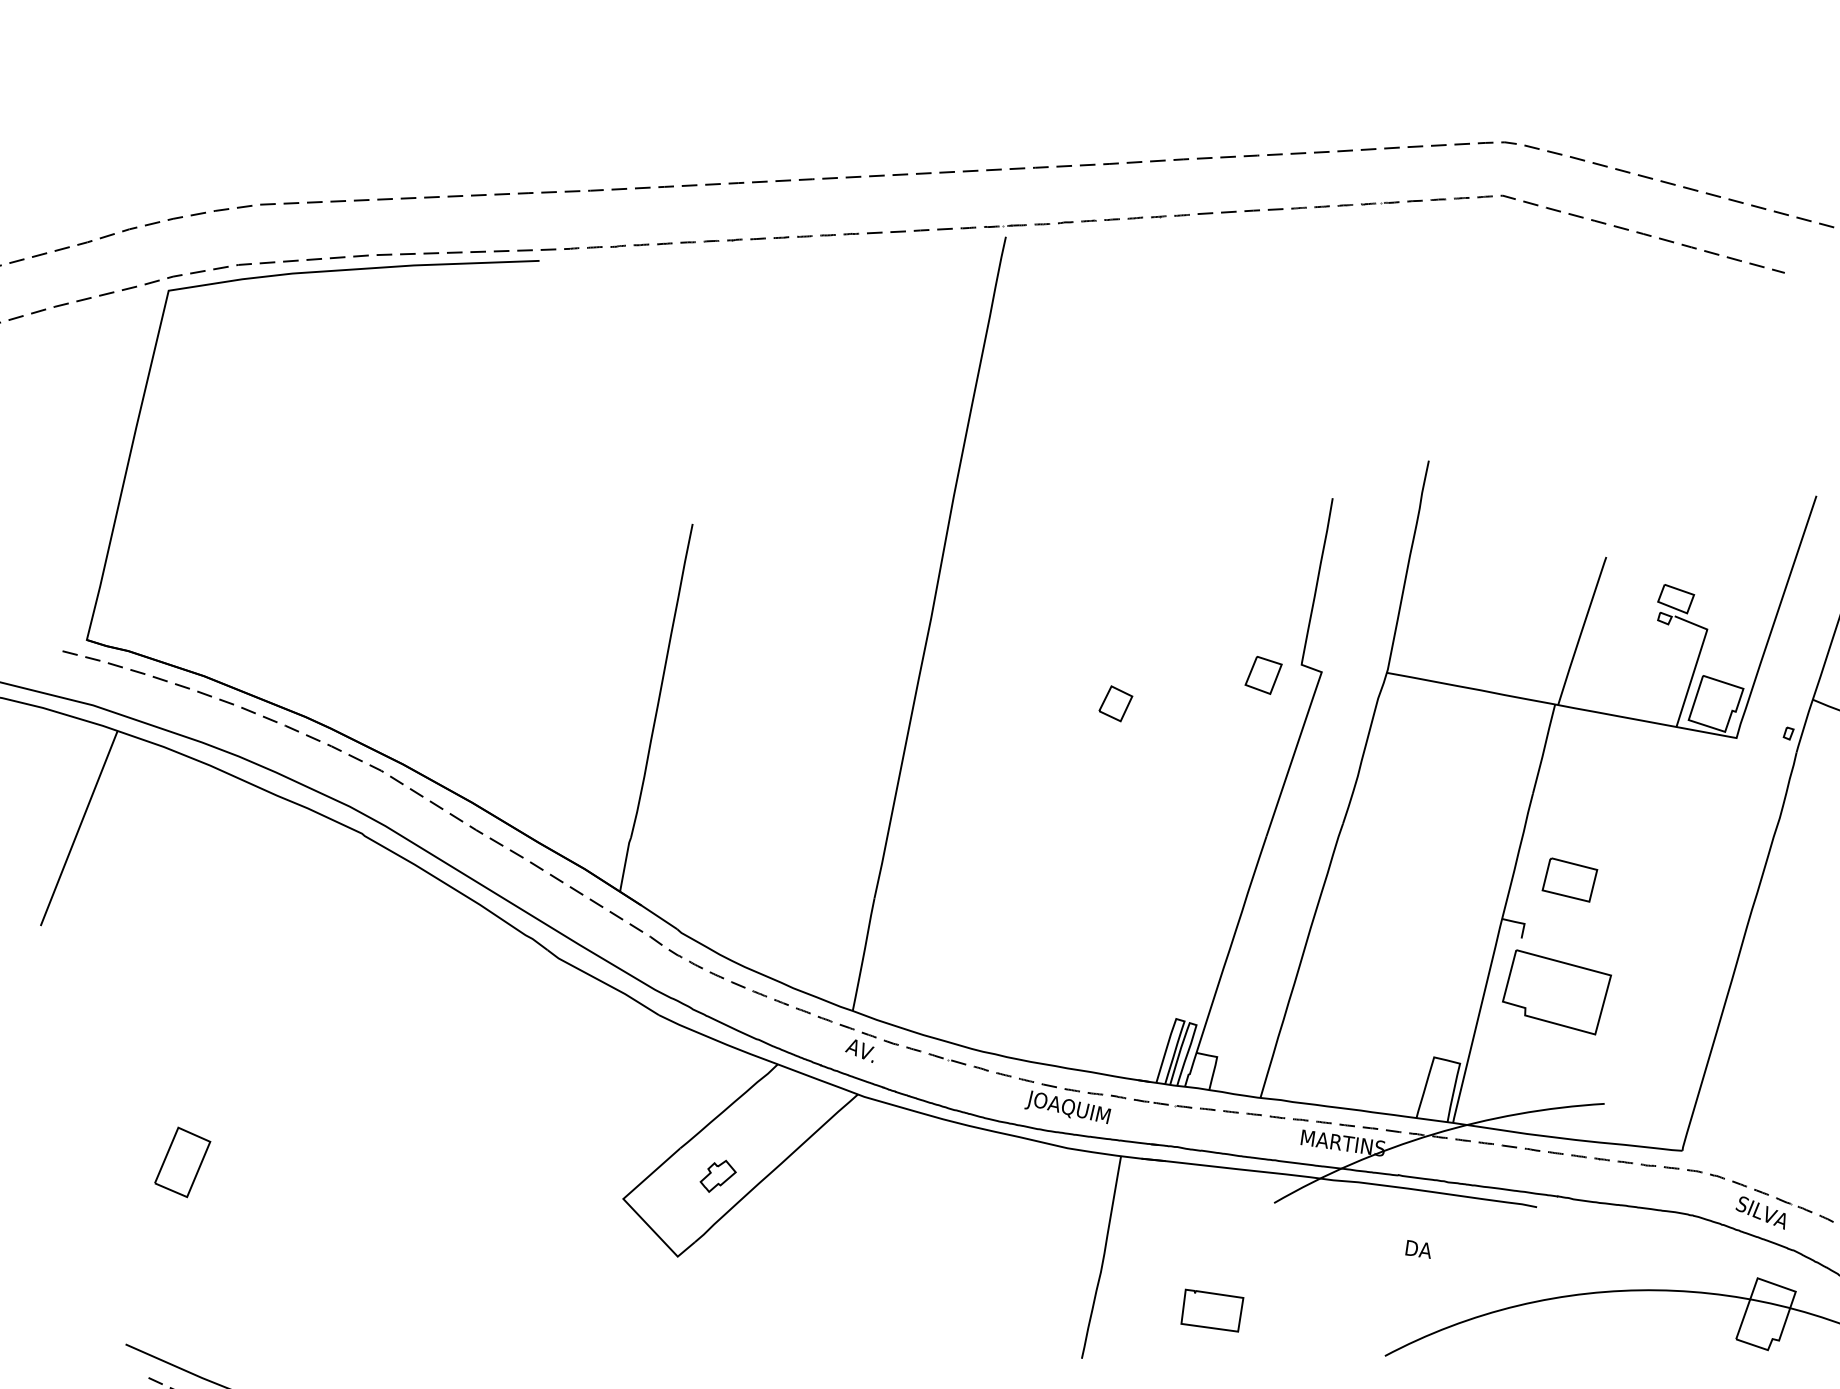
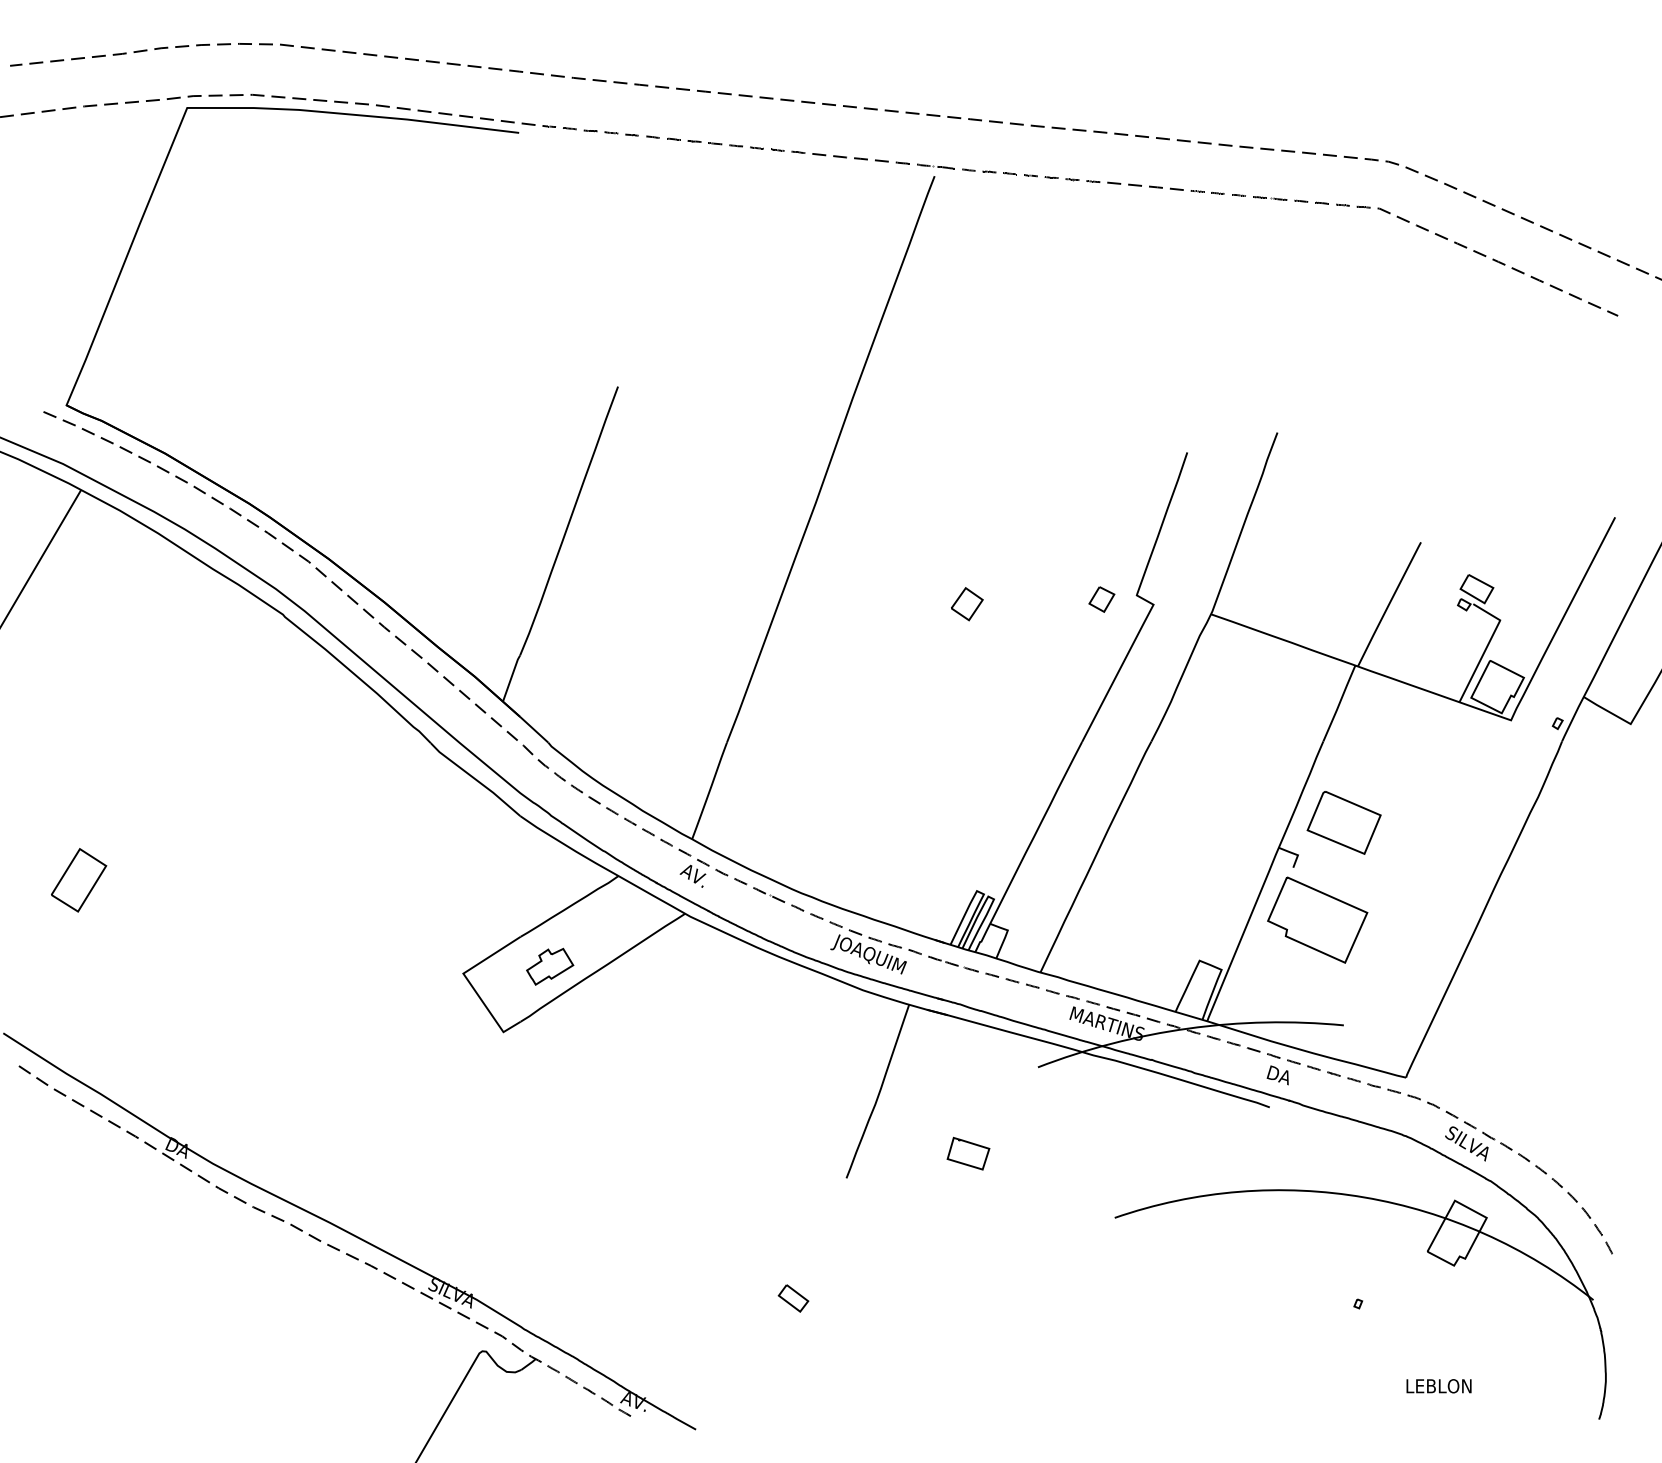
part: (1263, 675) -> (1101, 599), size x0.71
part: (1569, 879) -> (1343, 822), size x1.43
part: (718, 1176) -> (550, 966), size x1.43
text: (1416, 1249) -> (1277, 1075), moved
part: (1212, 1310) -> (968, 1153), size x0.71

